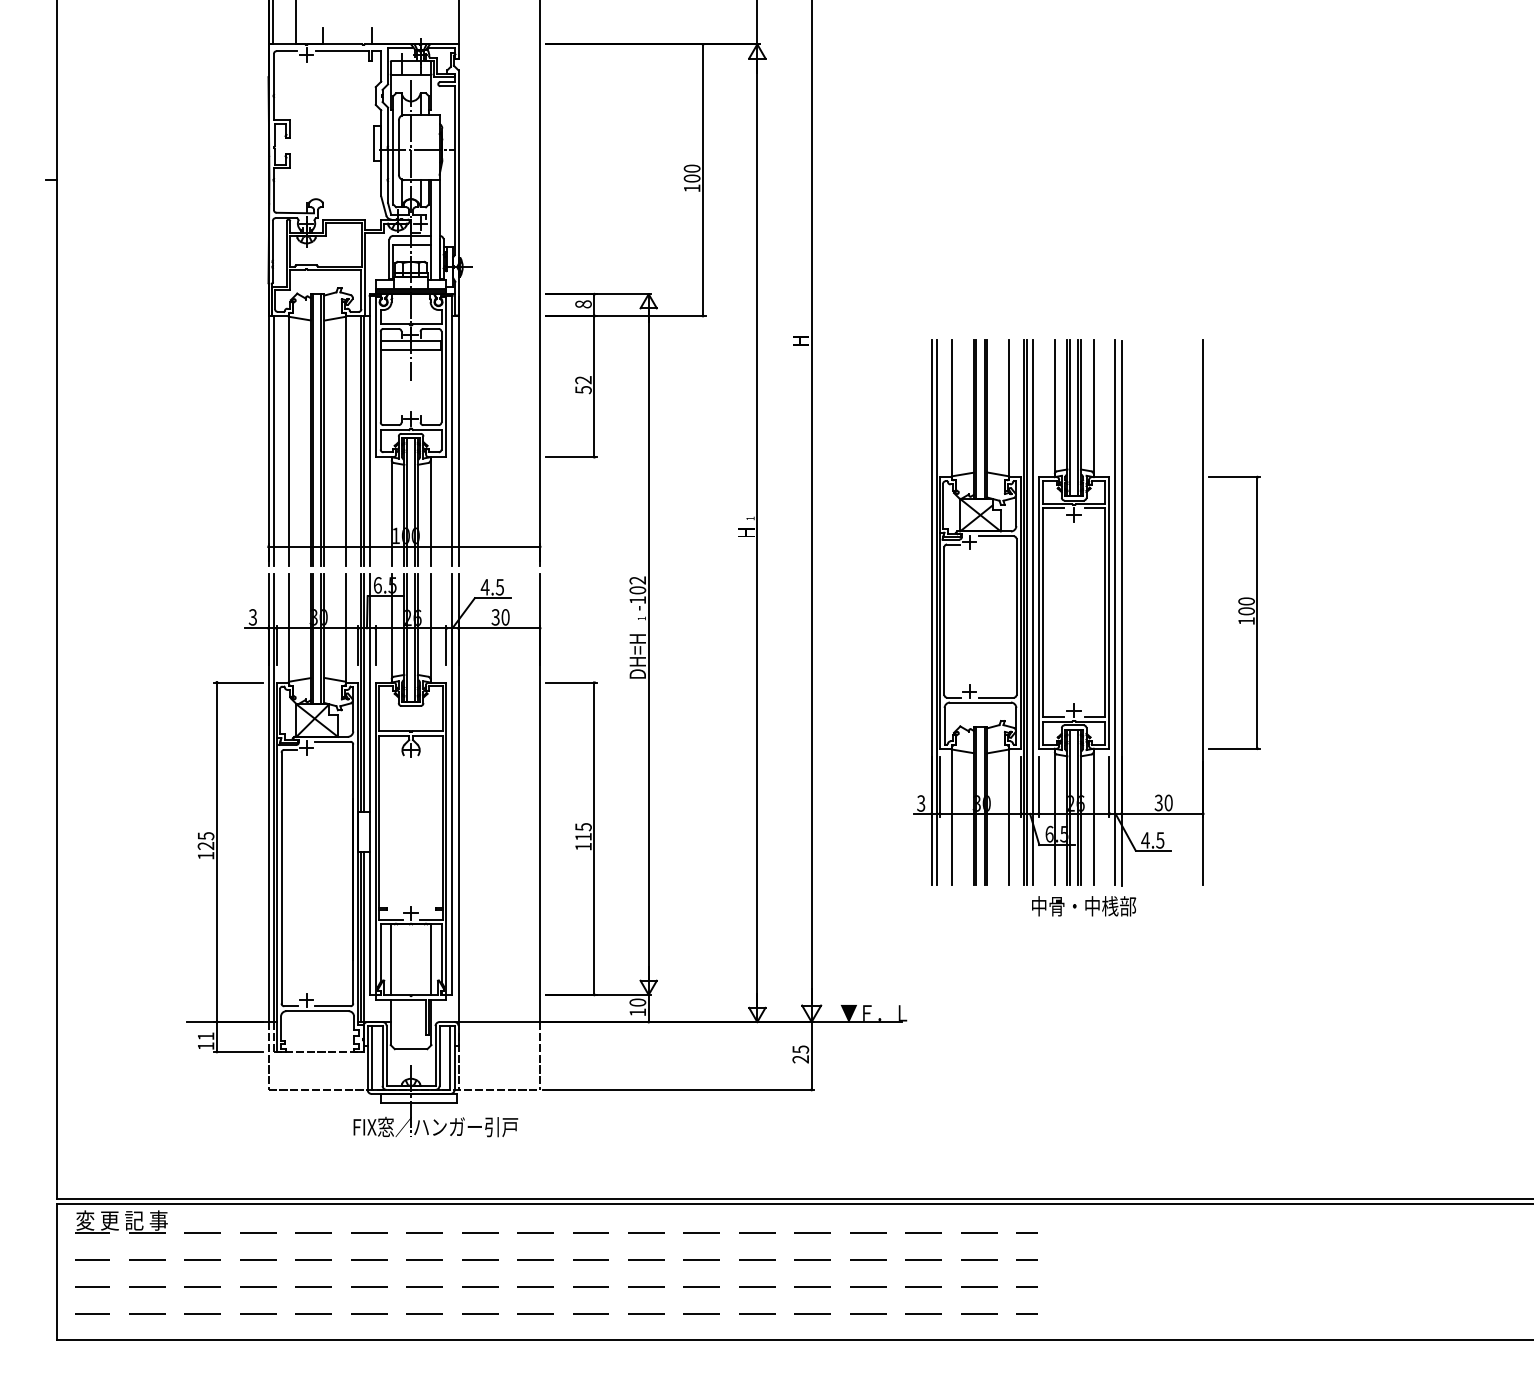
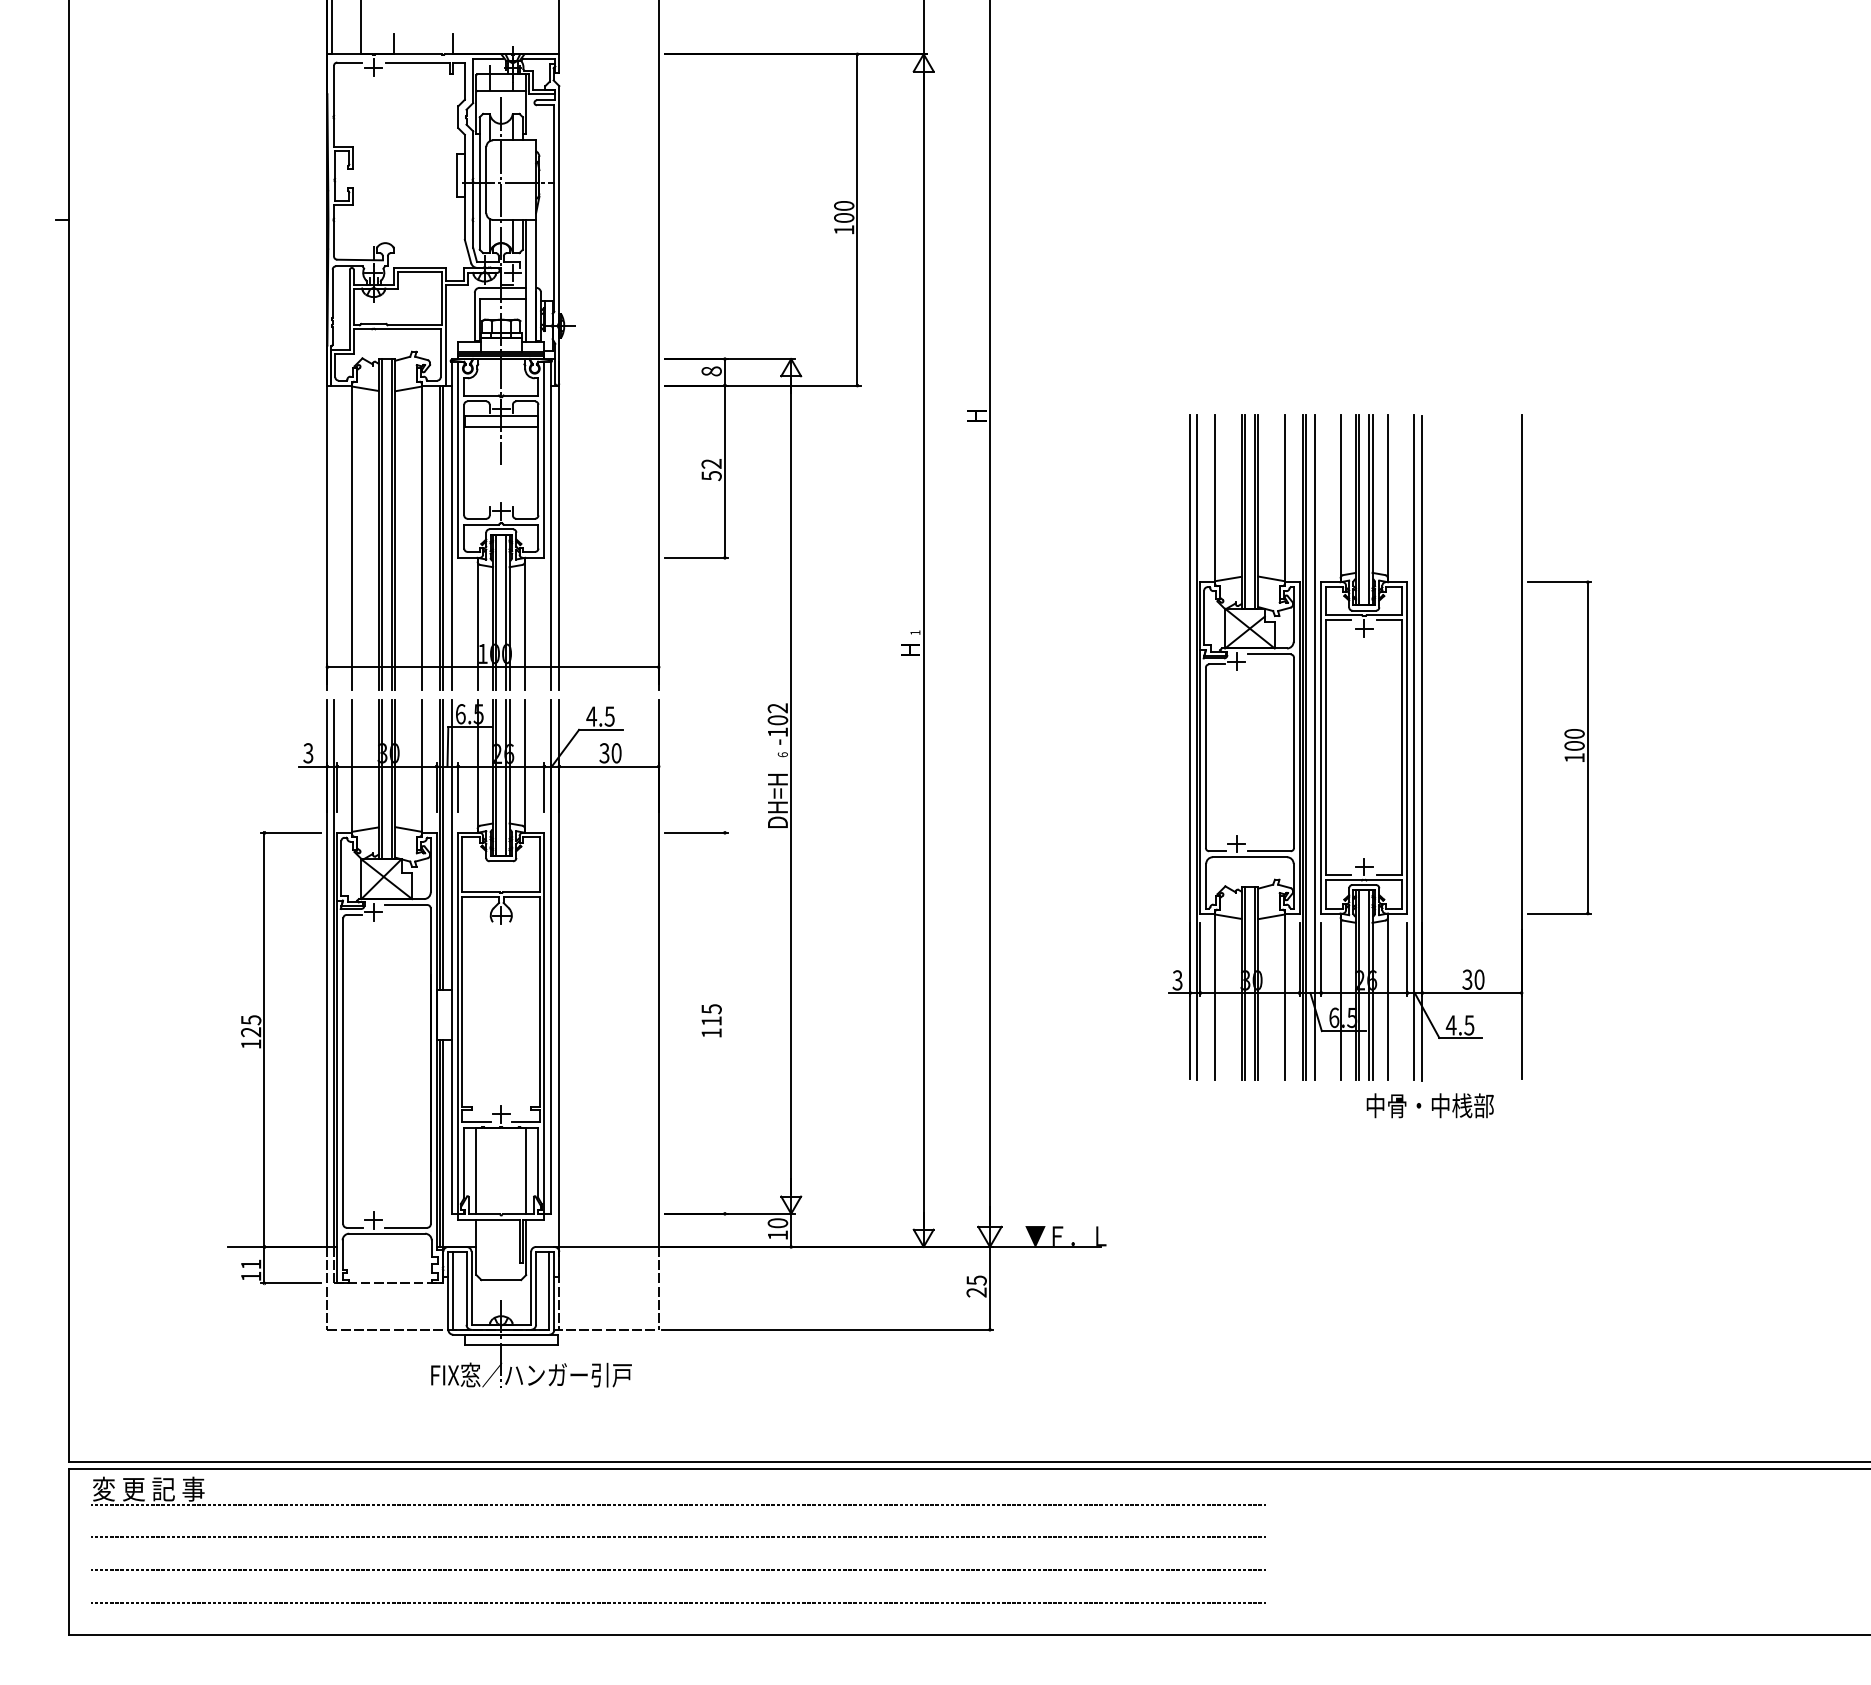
line: (274, 440) -> (334, 537), removed
part: (1086, 612) -> (1379, 747), moved
text: (641, 618) -> (782, 754), 1 -> 6
line: (594, 838) -> (724, 1022), removed
text: (1083, 906) -> (1429, 1105), moved

